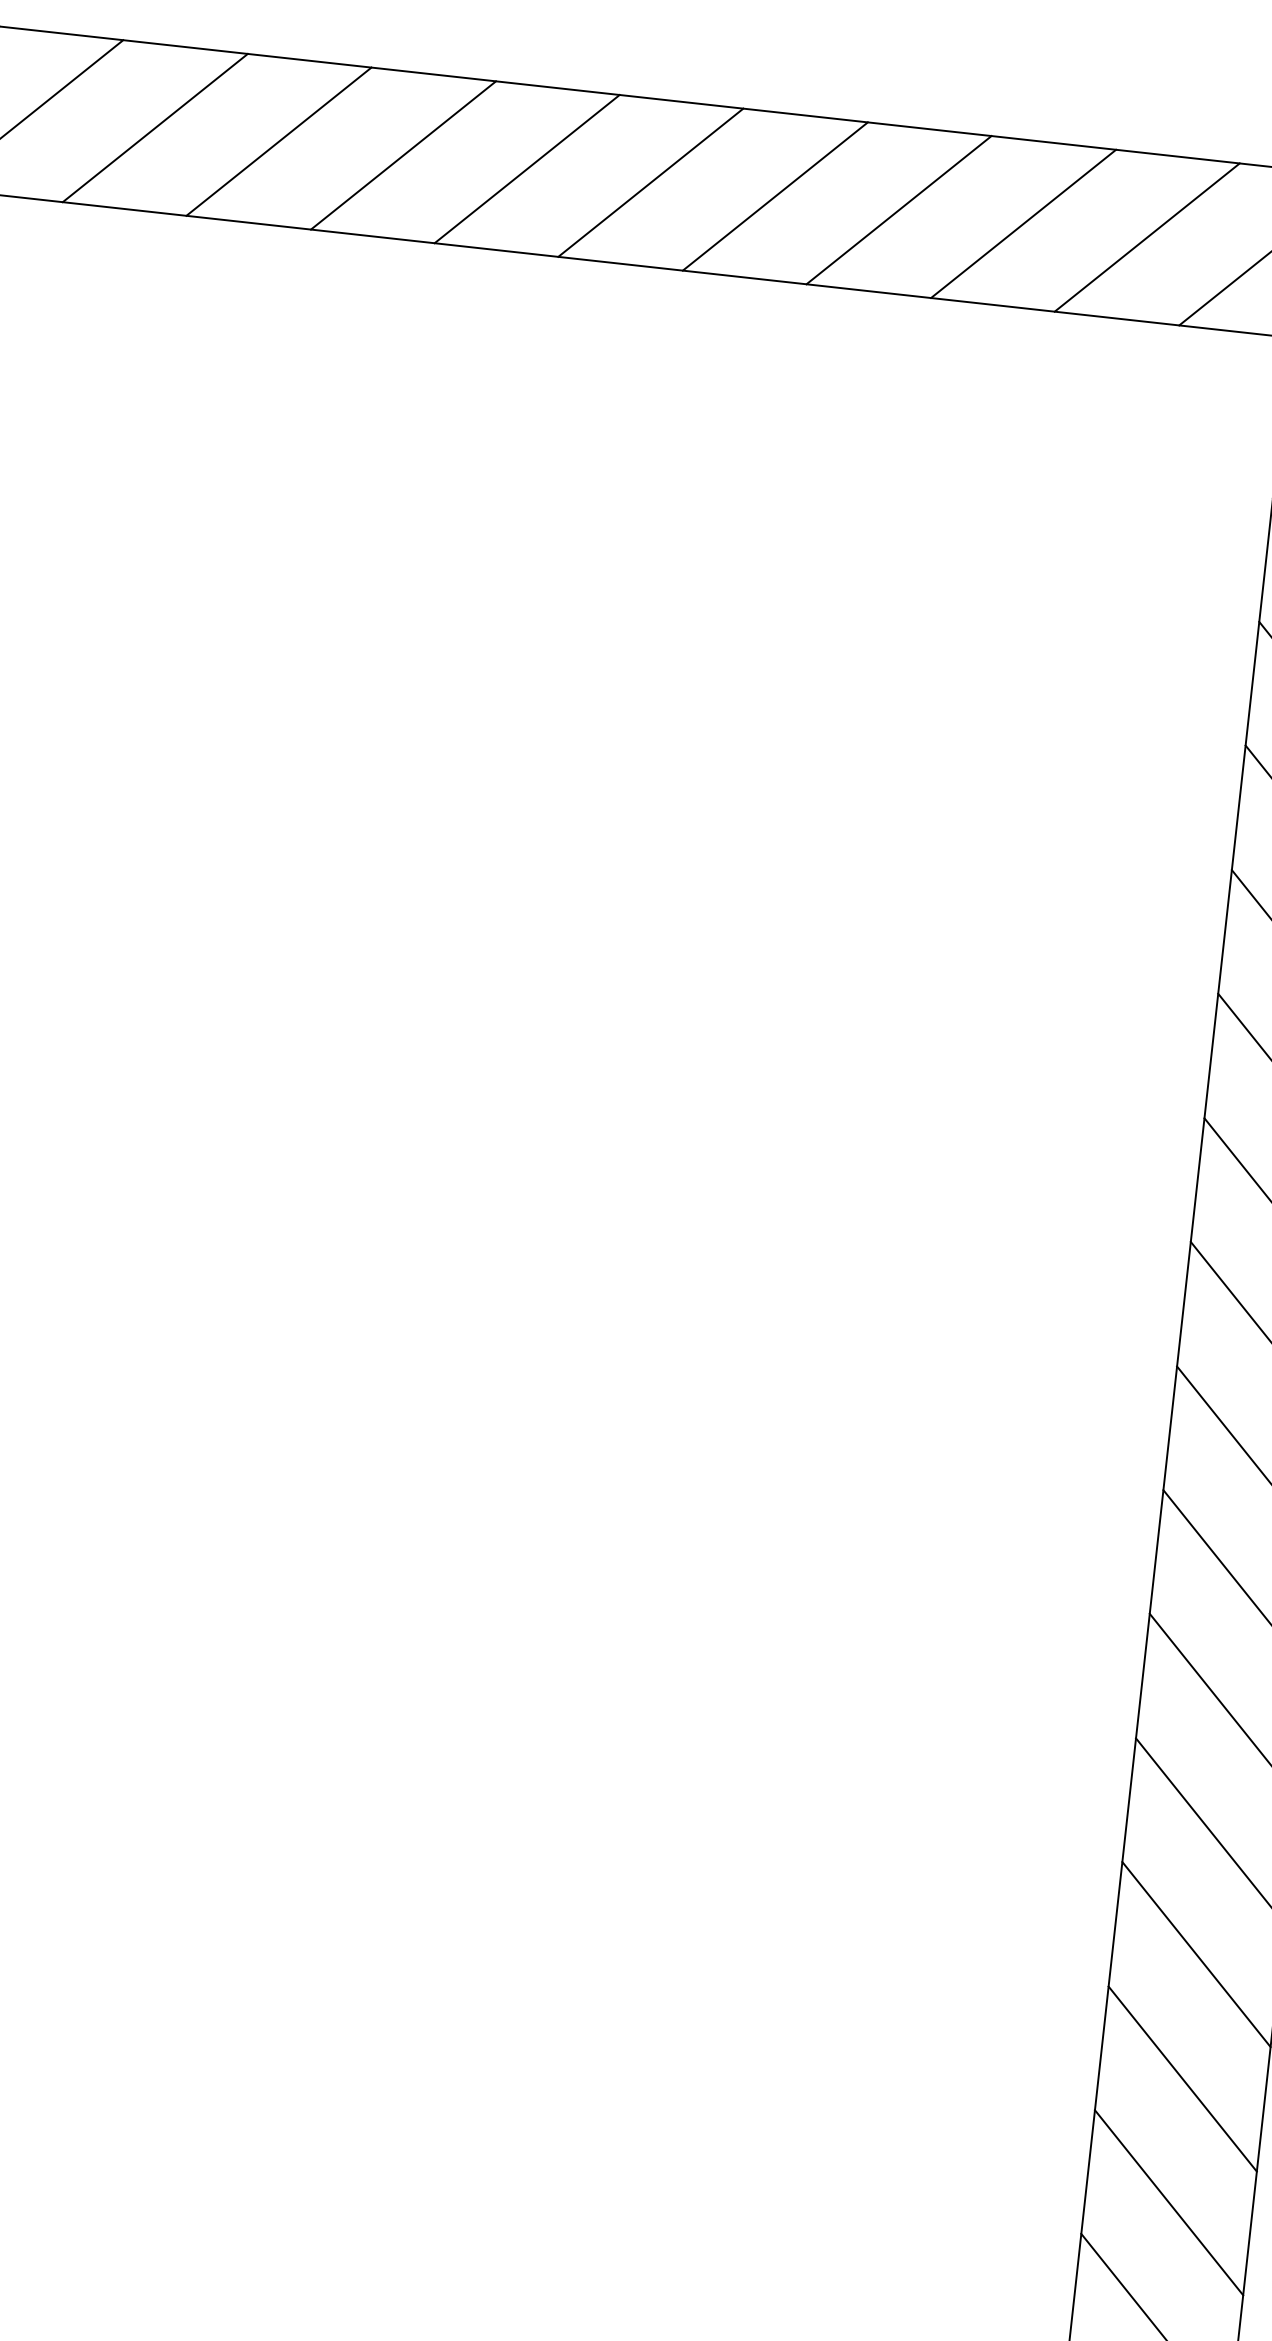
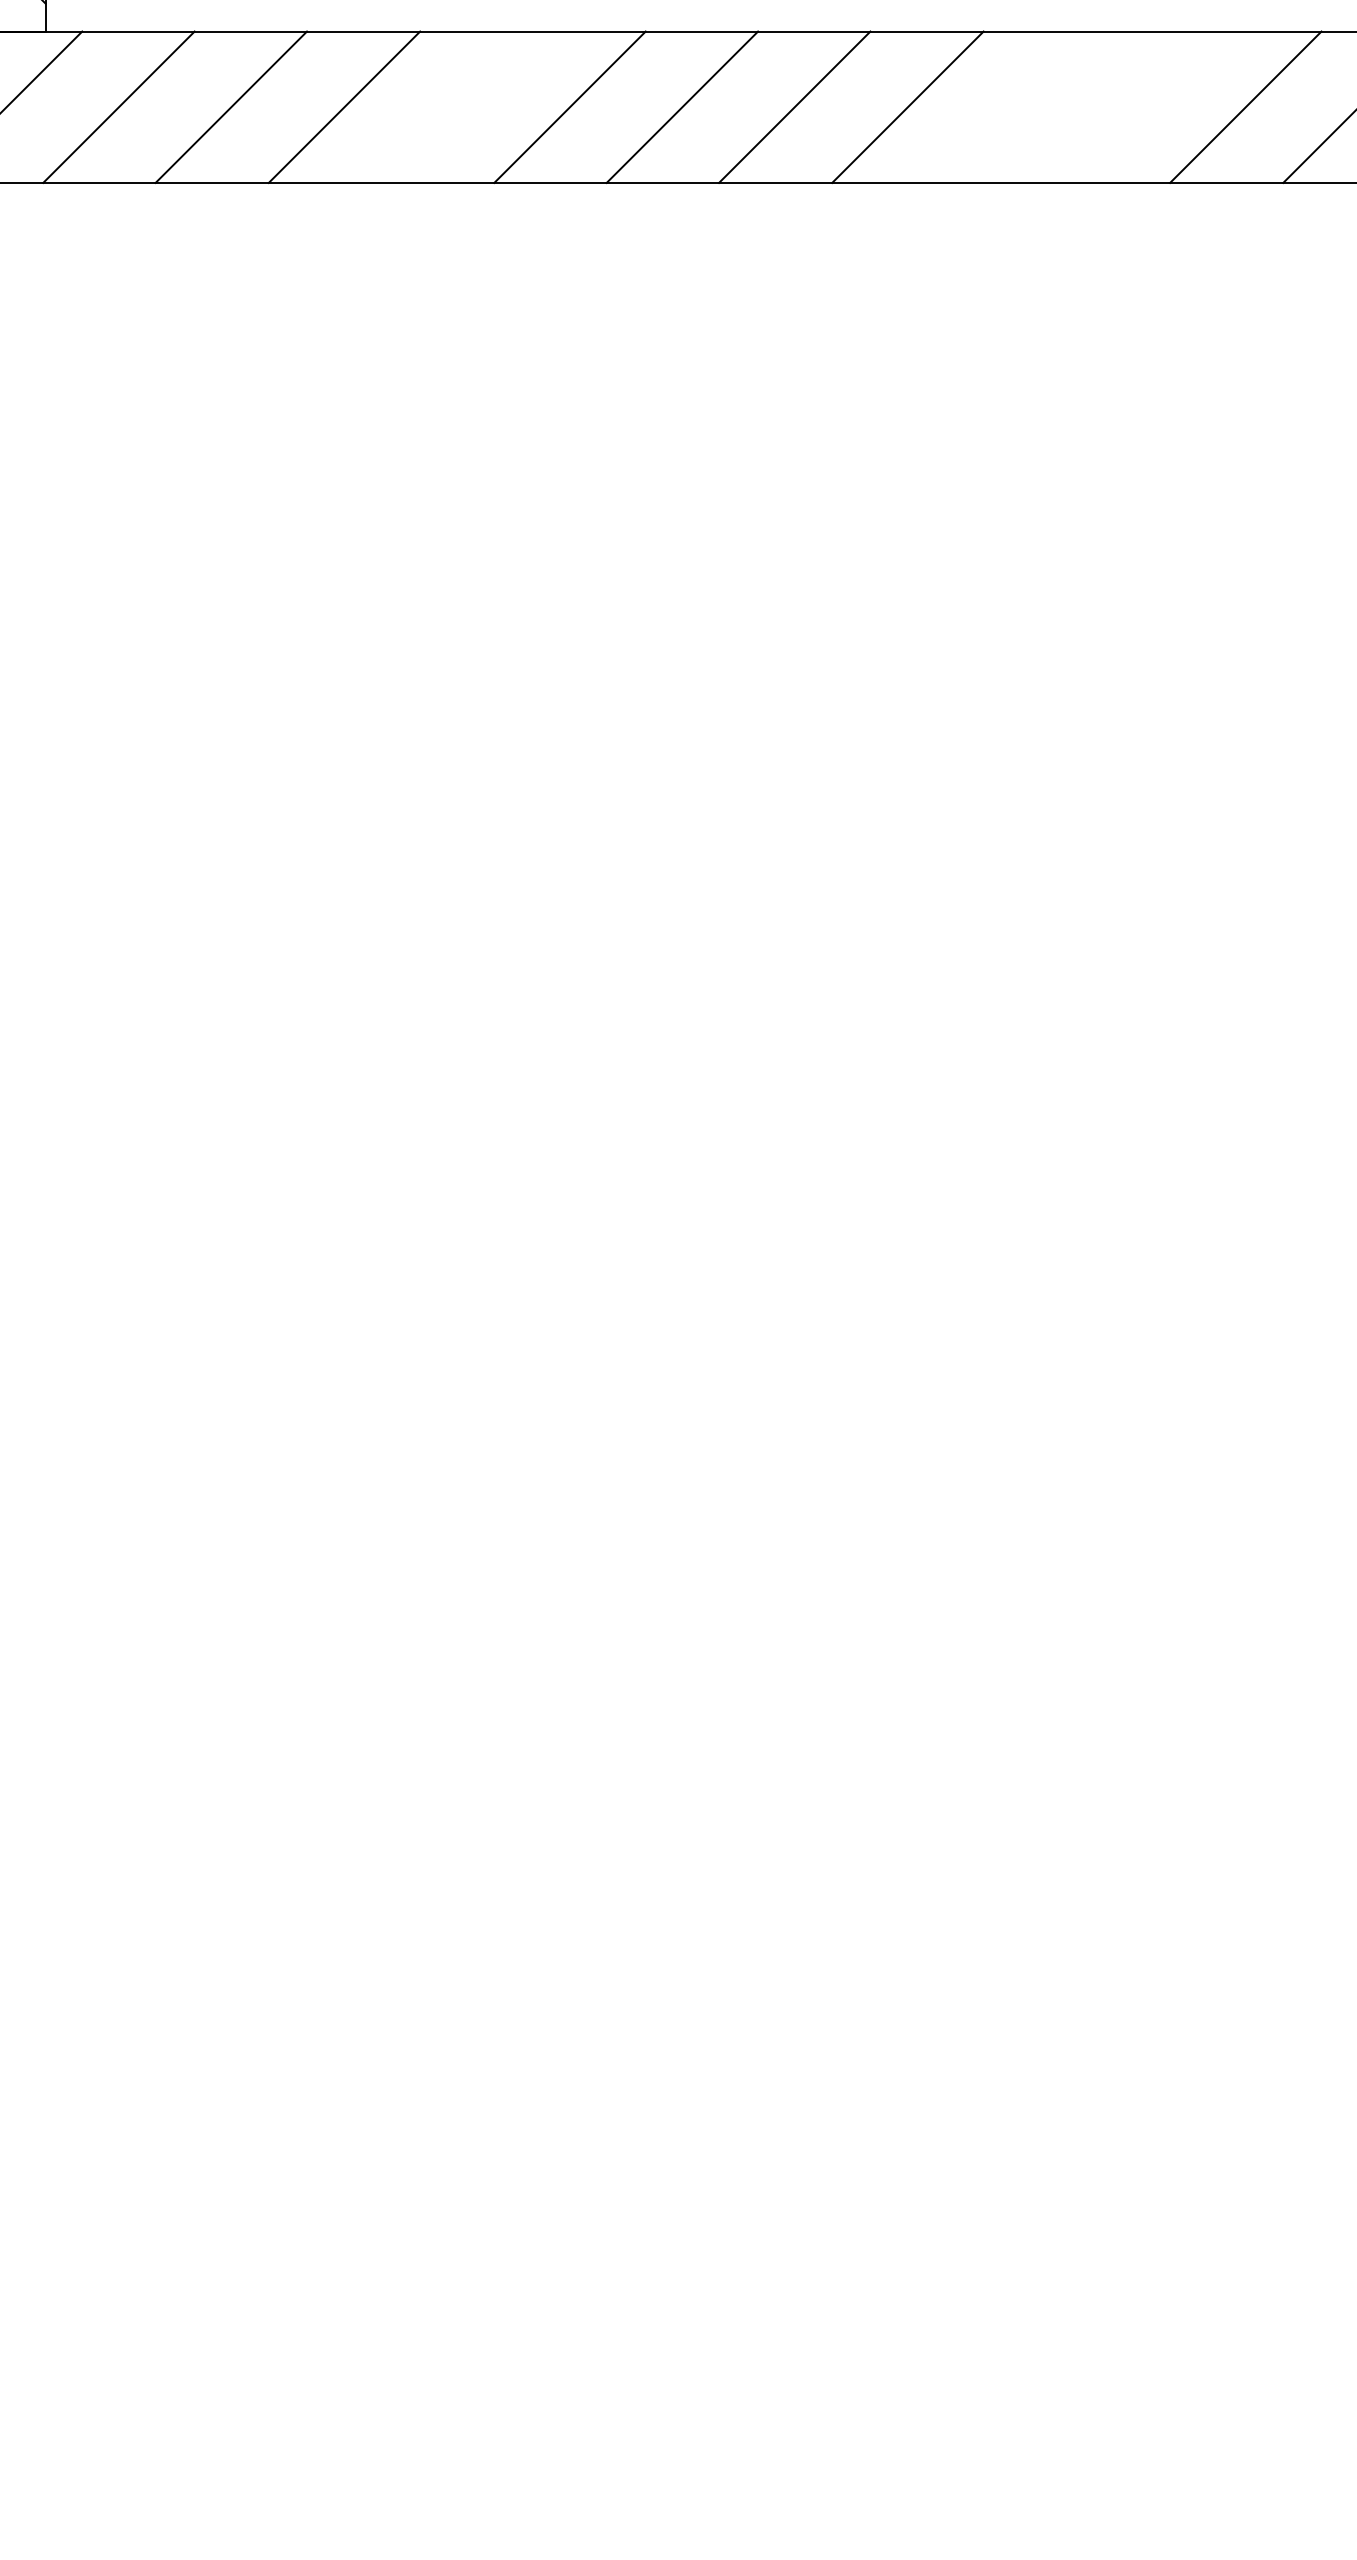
line: (278, 140) -> (456, 106), removed
line: (898, 209) -> (1019, 106), removed
line: (1023, 223) -> (1133, 106), removed

